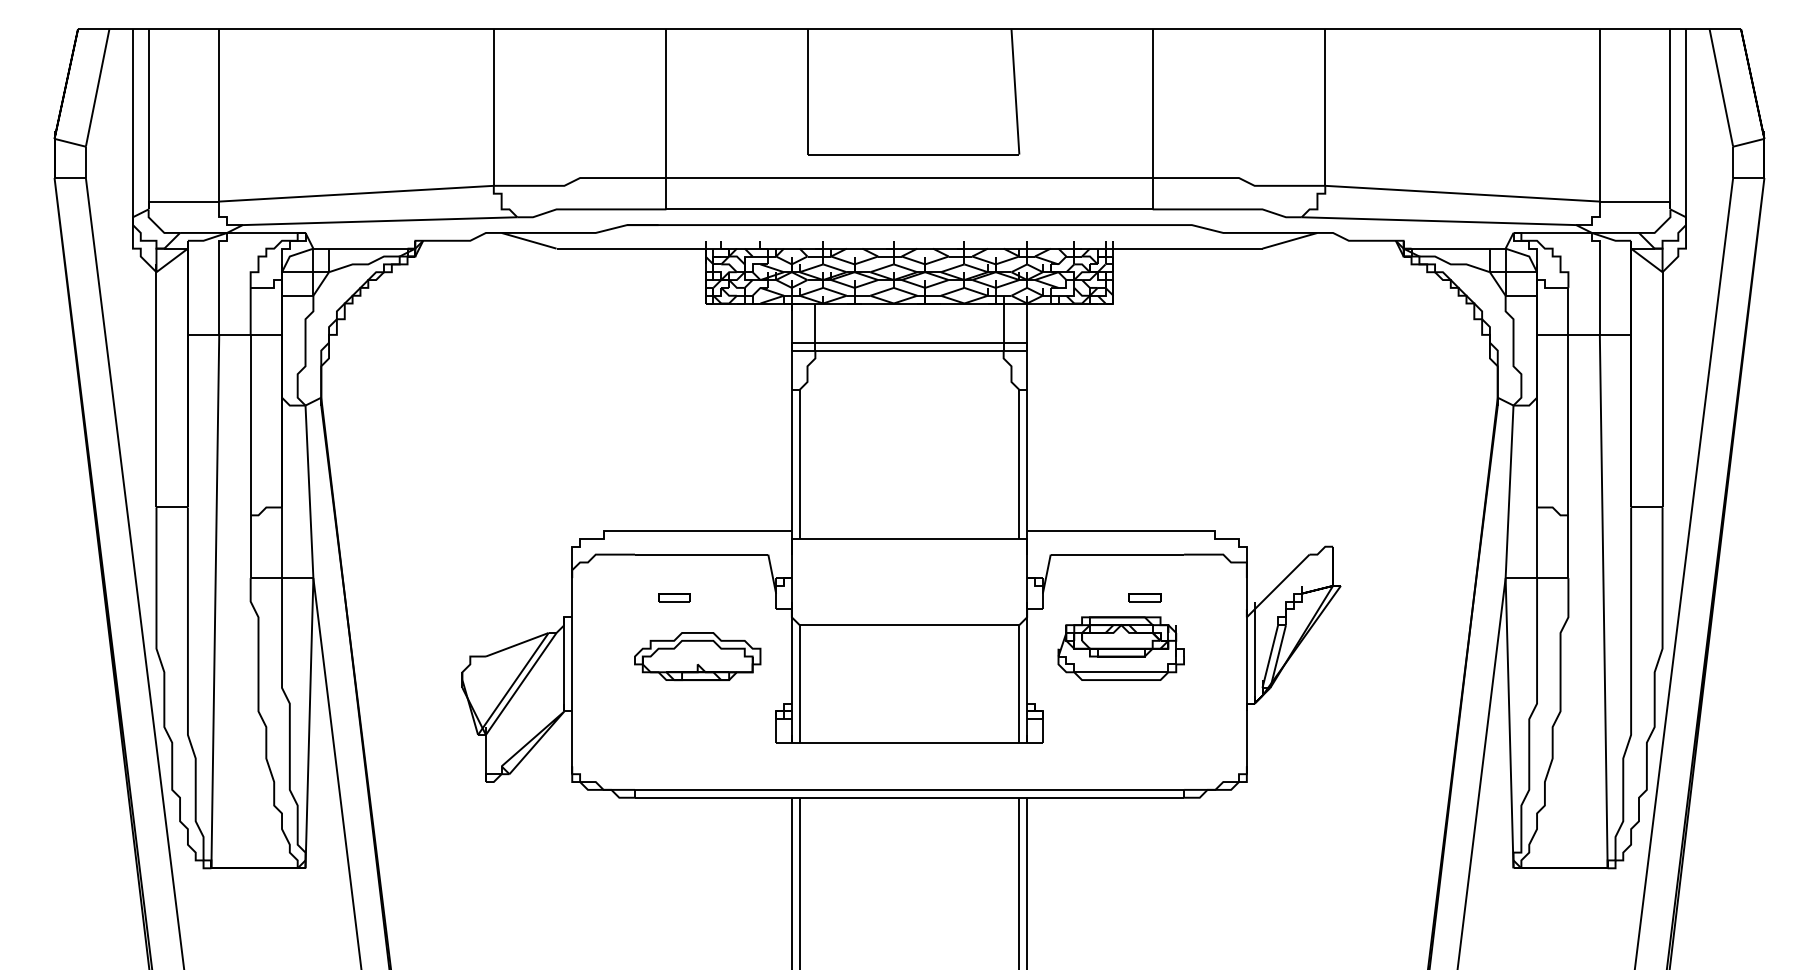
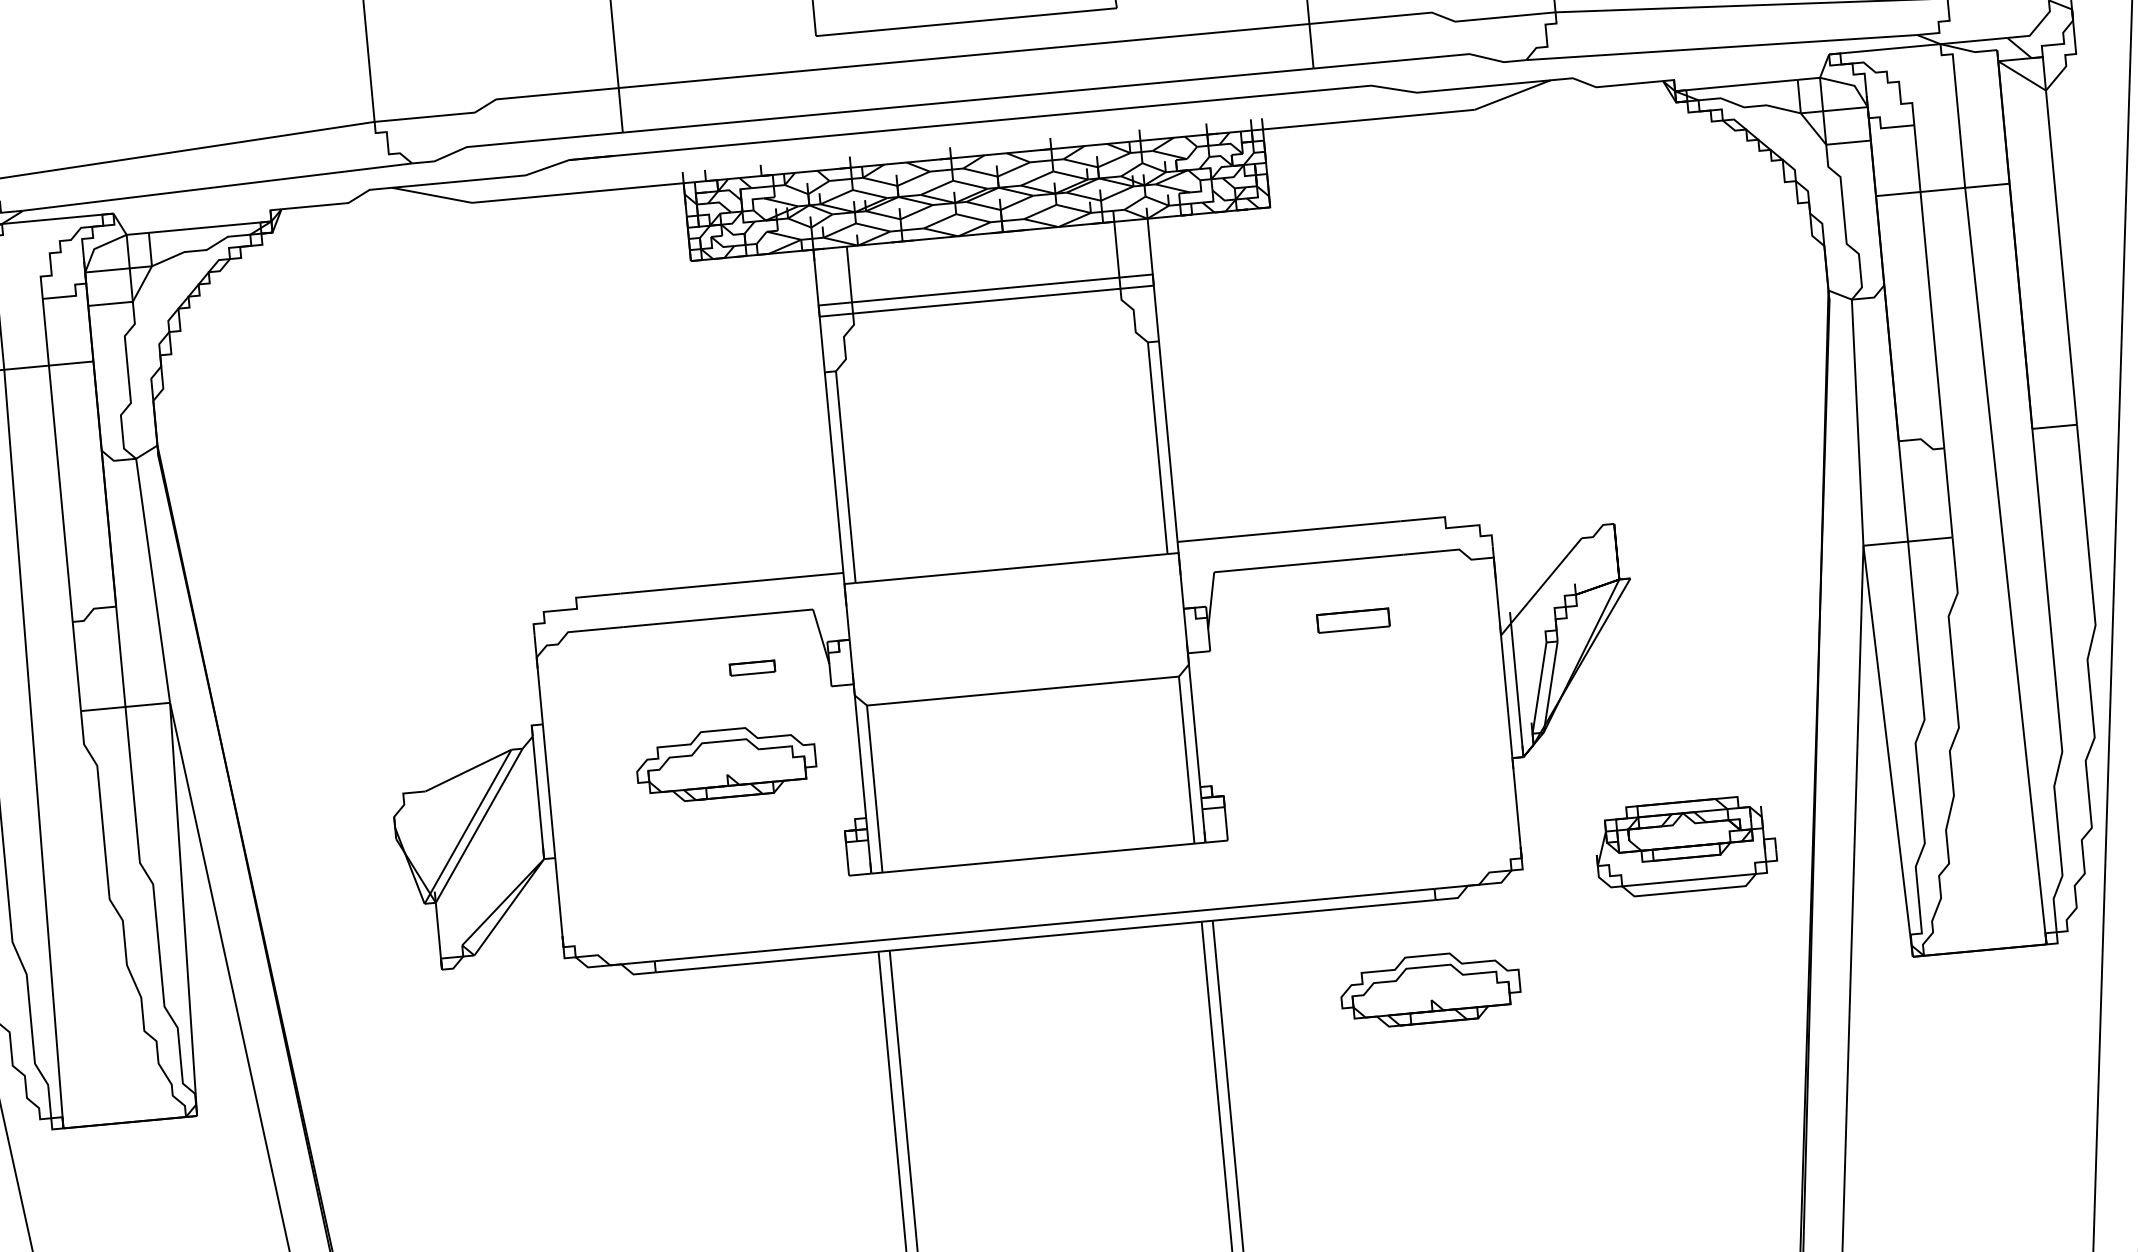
part: (674, 597) -> (752, 667), moved
part: (1144, 597) -> (1353, 620), size x1.6
part: (1120, 648) -> (1684, 846), moved
part: (1174, 859) -> (1430, 989), added

